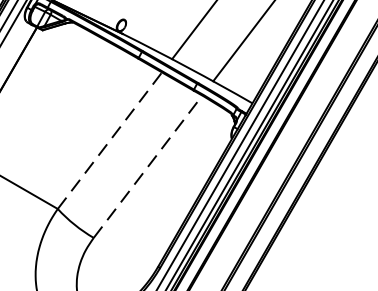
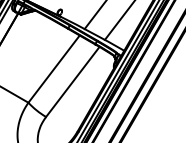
line: (110, 139) -> (54, 68), dashed -> solid
line: (149, 165) -> (73, 81), dashed -> solid

